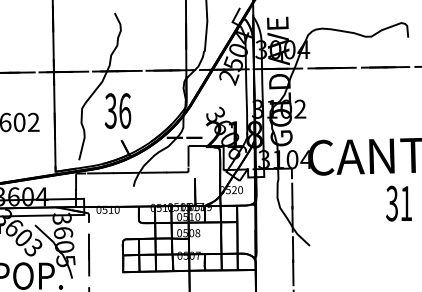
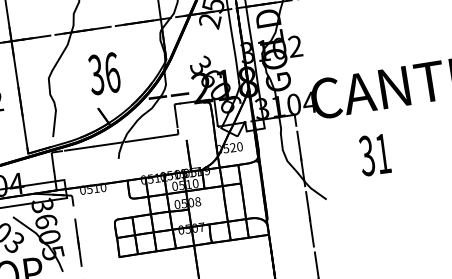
text: (117, 110) -> (103, 73), moved
text: (398, 203) -> (374, 154), moved

